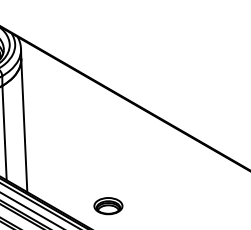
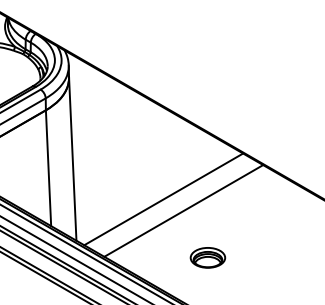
line: (98, 158) -> (163, 199), added
line: (114, 167) -> (183, 210), added
part: (108, 205) -> (207, 257), moved

